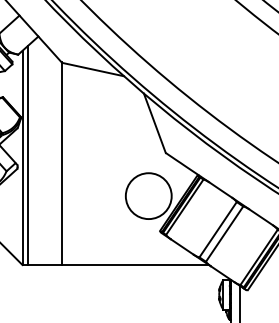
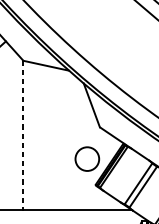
line: (61, 164) -> (22, 135), solid -> dashed
circle: (148, 196) -> (87, 159), size x0.7

